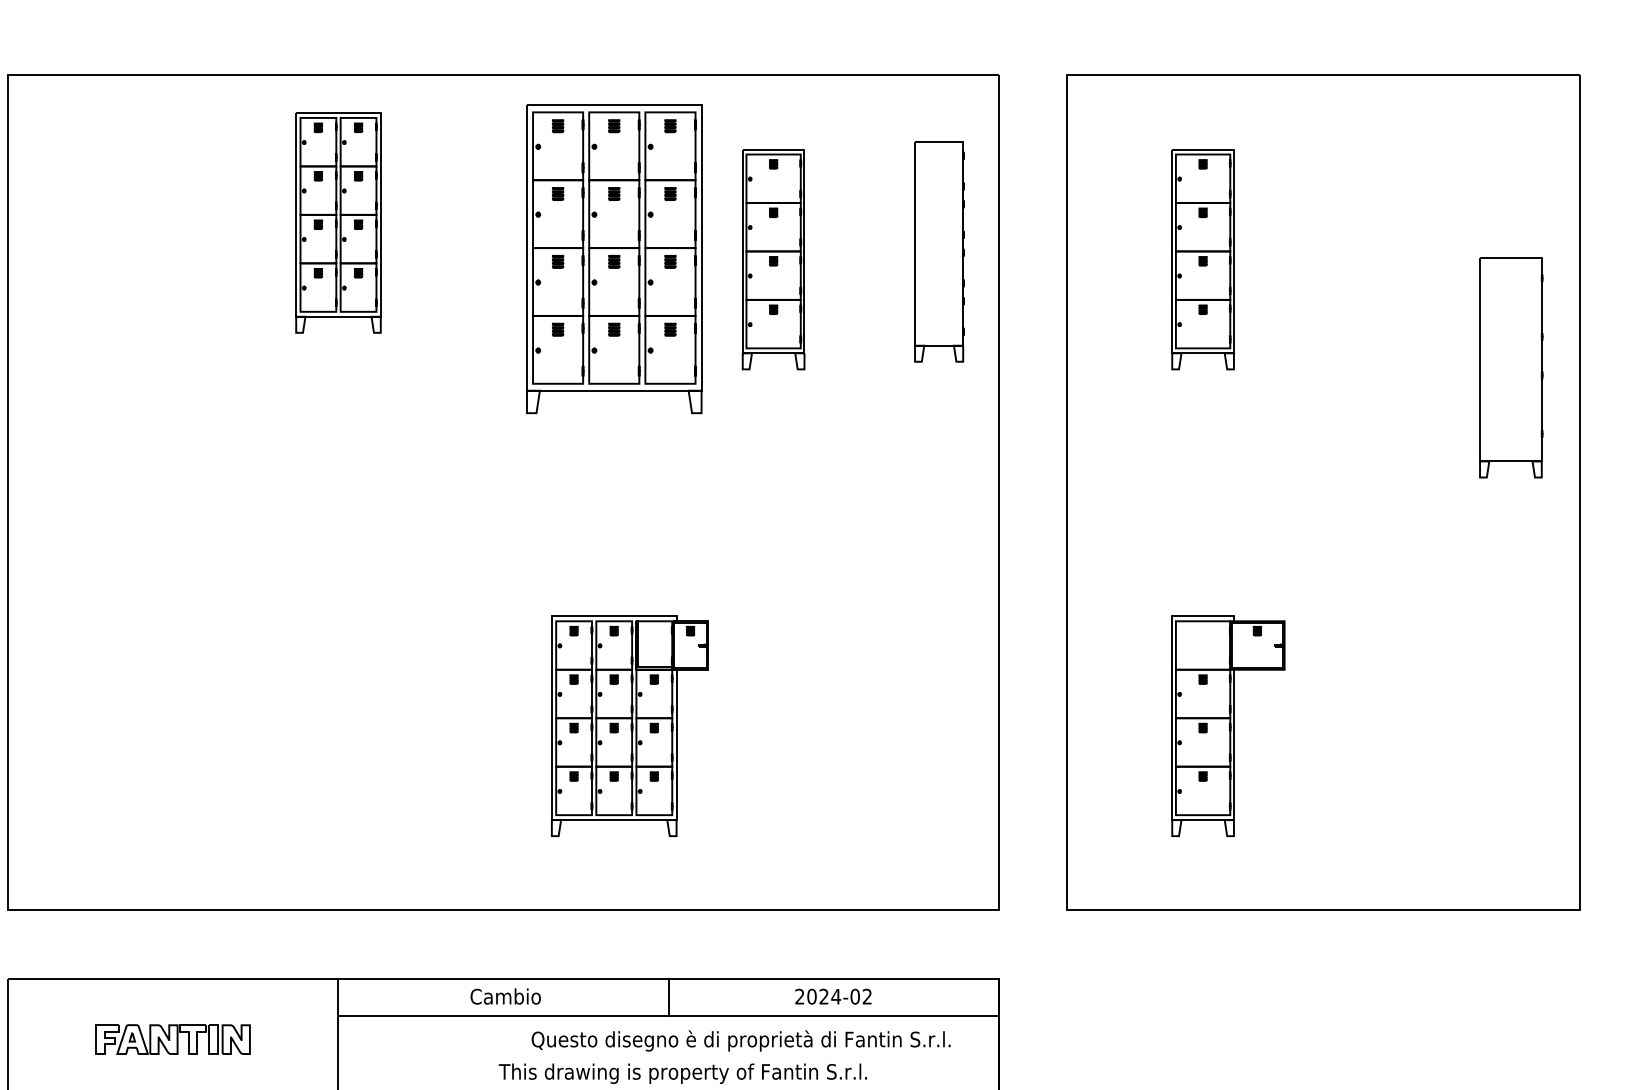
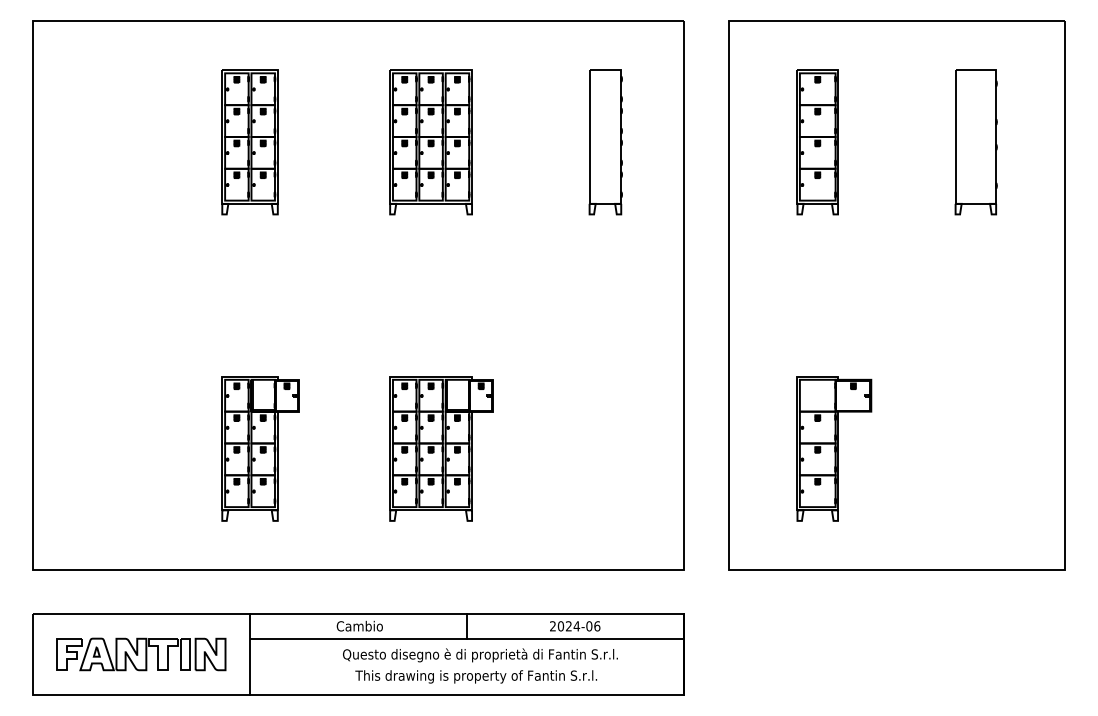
part: (337, 223) -> (249, 142), moved
part: (939, 252) -> (605, 142), moved
part: (613, 259) -> (430, 142), size x0.71
part: (773, 259) -> (535, 142), removed
part: (1510, 367) -> (975, 142), moved
part: (354, 725) -> (260, 448), added
text: (867, 996) -> (597, 626), 2024-02 -> 2024-06
part: (173, 1039) -> (141, 654), size x1.67
text: (741, 1041) -> (480, 655), moved

